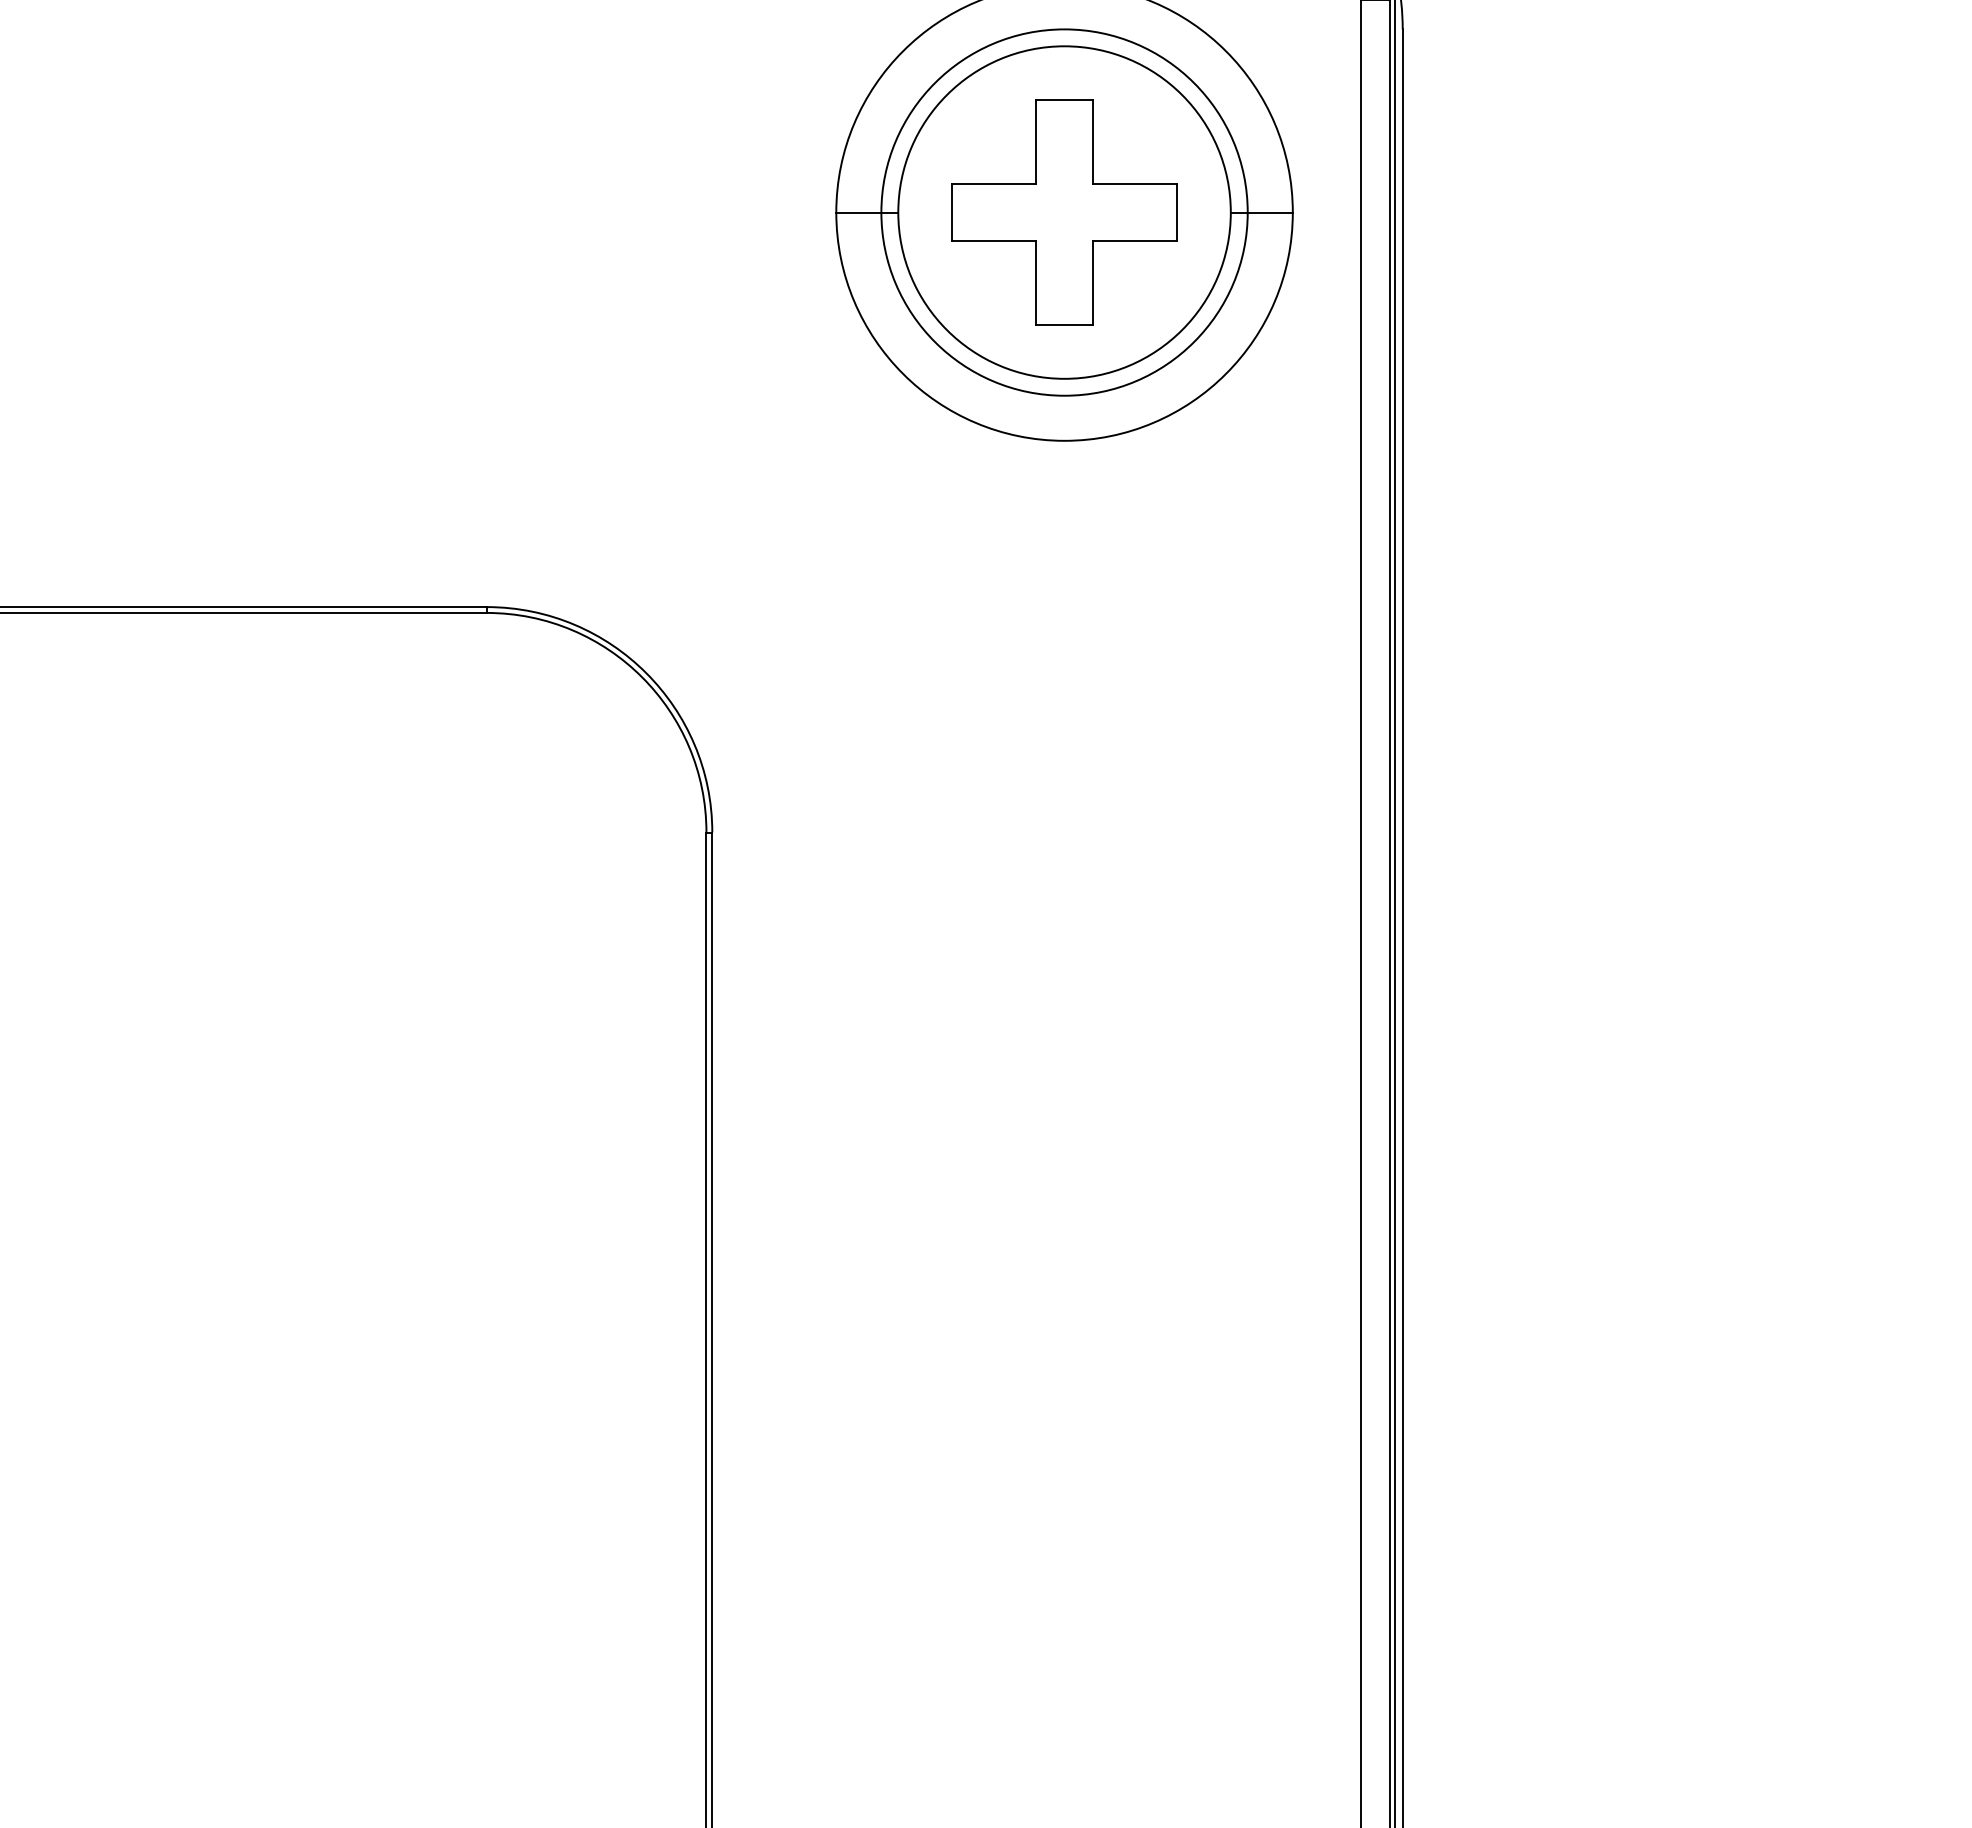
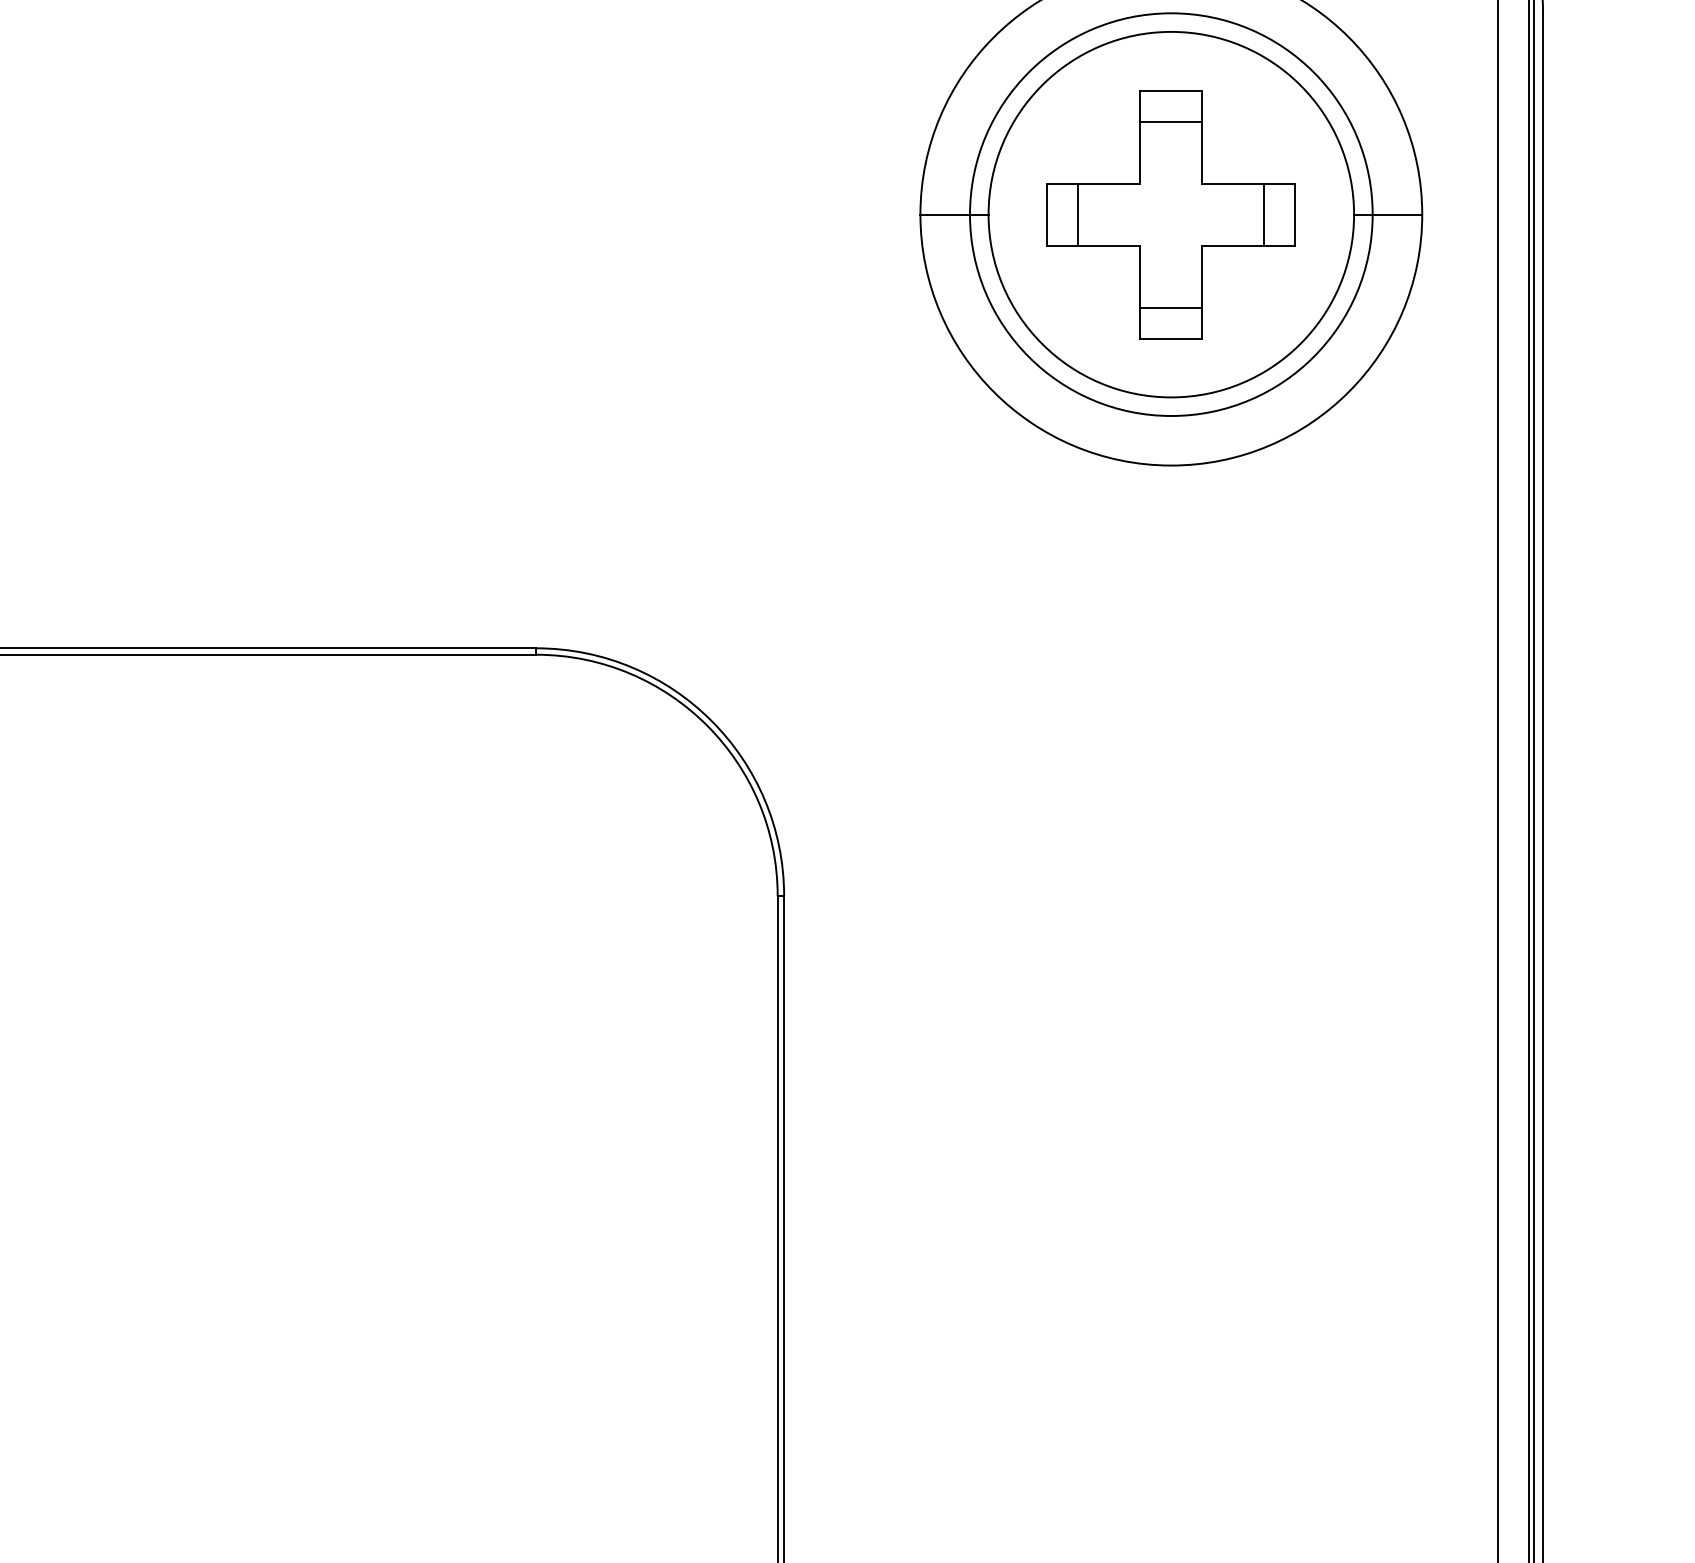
line: (1064, 128) -> (1171, 122), added
line: (980, 212) -> (1078, 214), added
line: (1149, 212) -> (1264, 214), added
line: (1064, 297) -> (1171, 308), added

